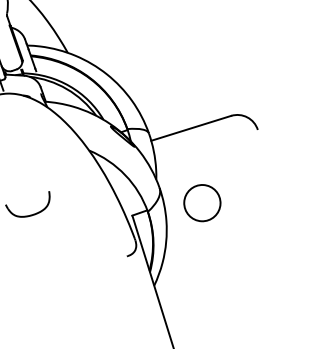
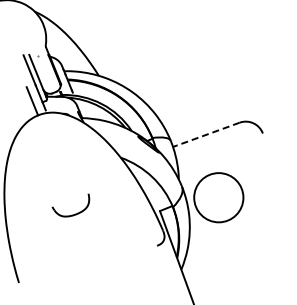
line: (190, 129) -> (205, 135), solid -> dashed
circle: (202, 202) -> (218, 197), size x1.6

